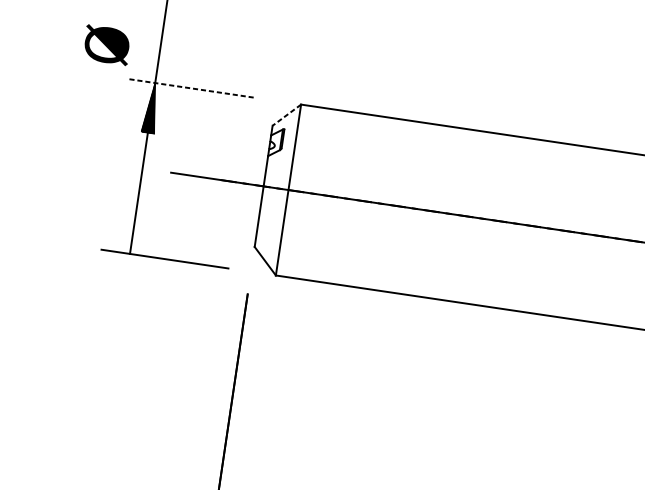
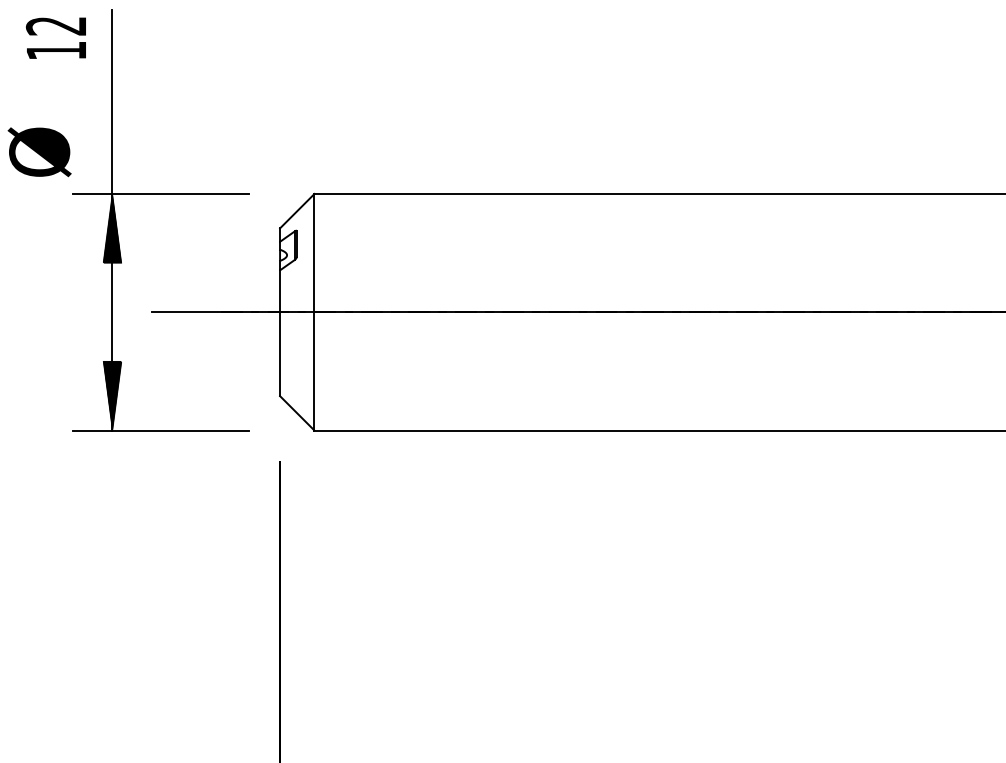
line: (189, 87) -> (160, 193), dashed -> solid
line: (286, 115) -> (296, 211), dashed -> solid
hatch: (133, 228) -> (112, 395), added

